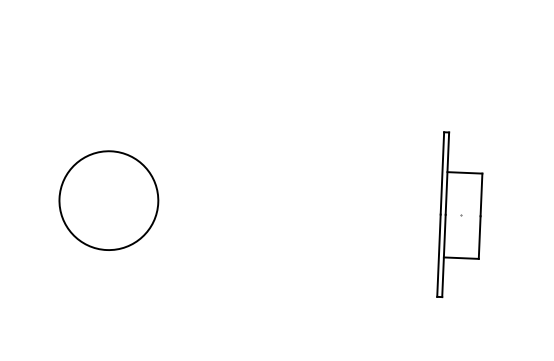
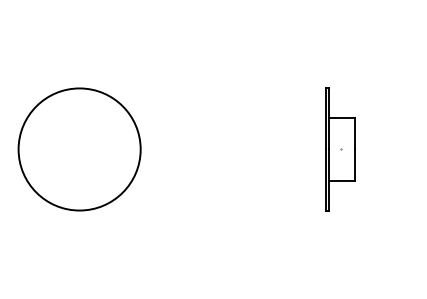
circle: (108, 200) -> (79, 149), size x1.67

